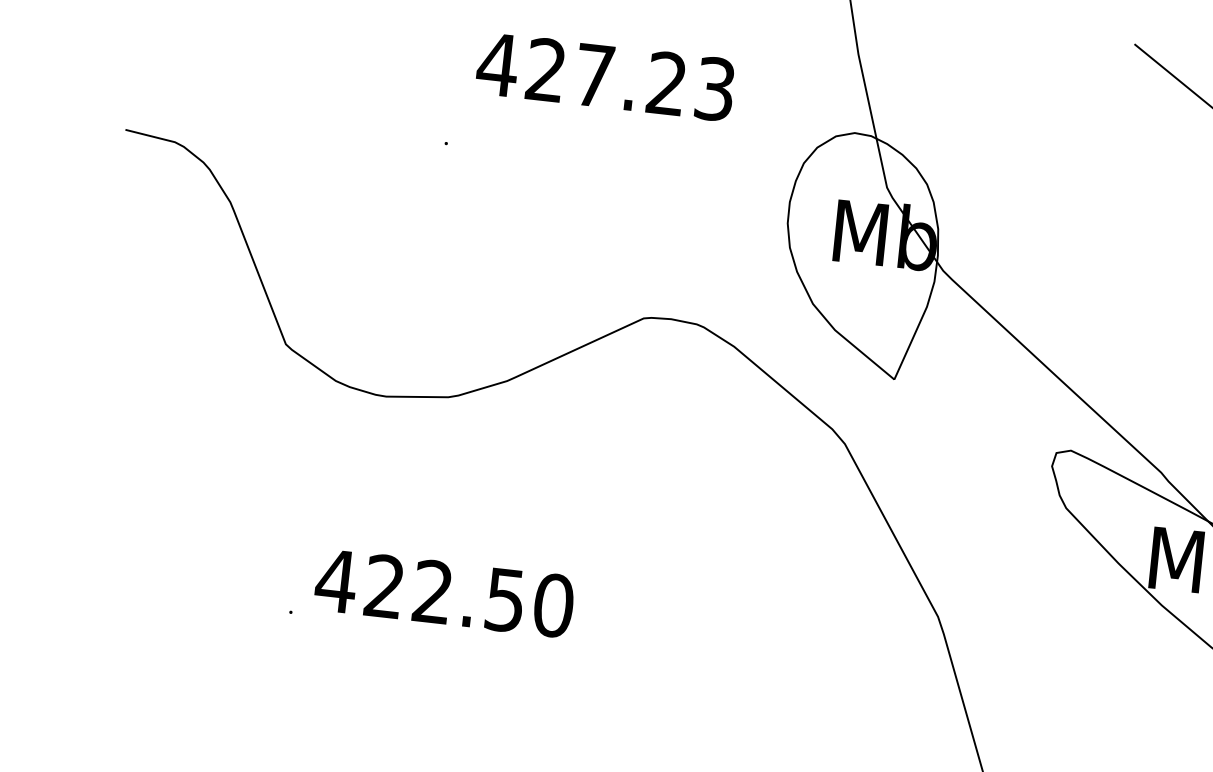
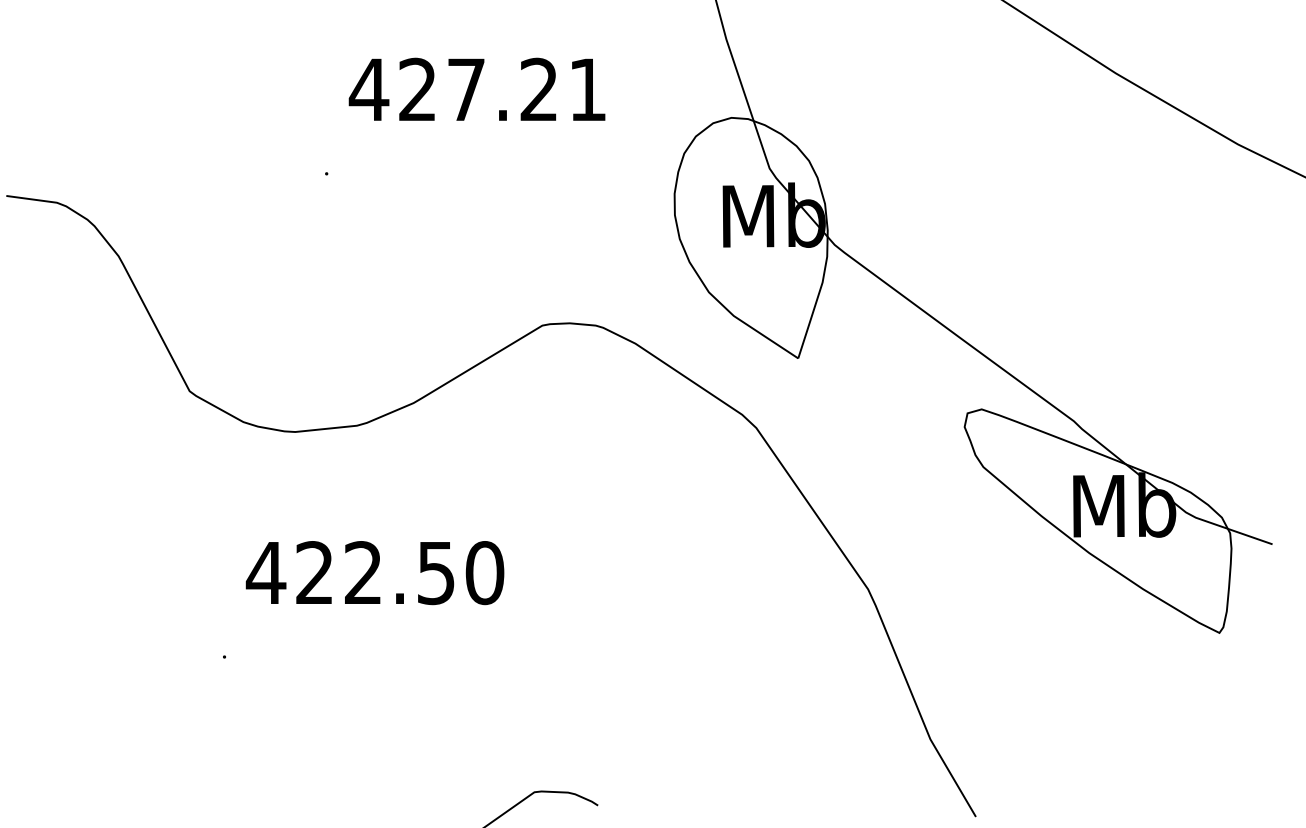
text: (714, 88) -> (587, 89), 427.23 -> 427.21
text: (443, 593) -> (374, 573), moved

